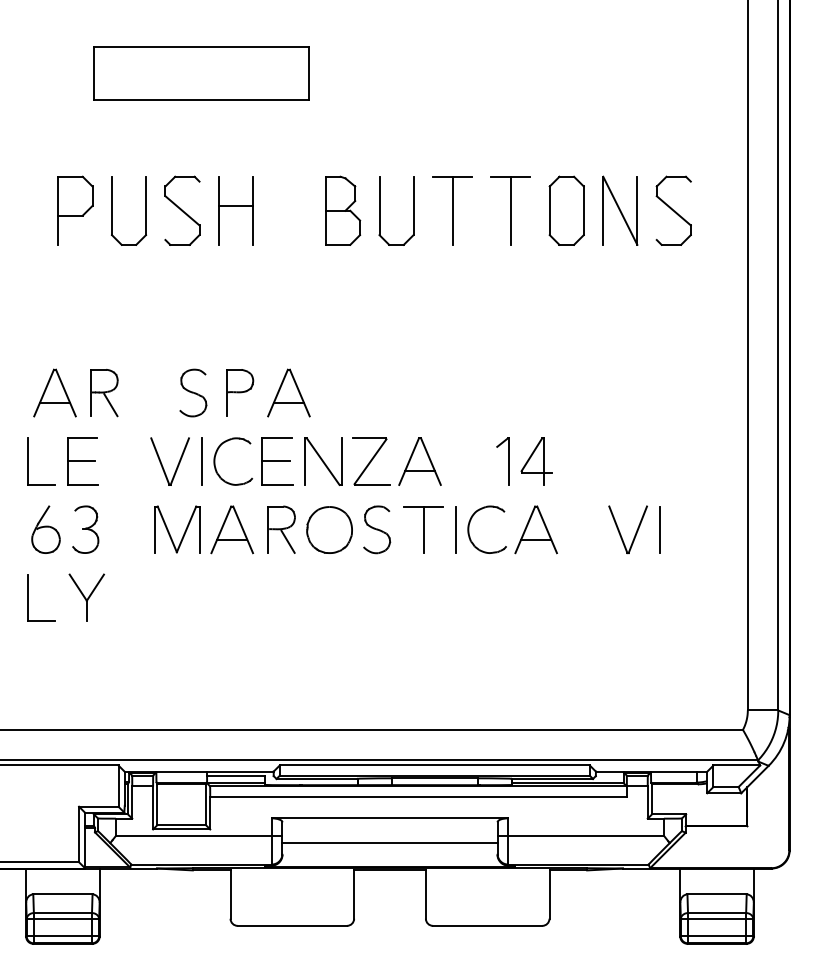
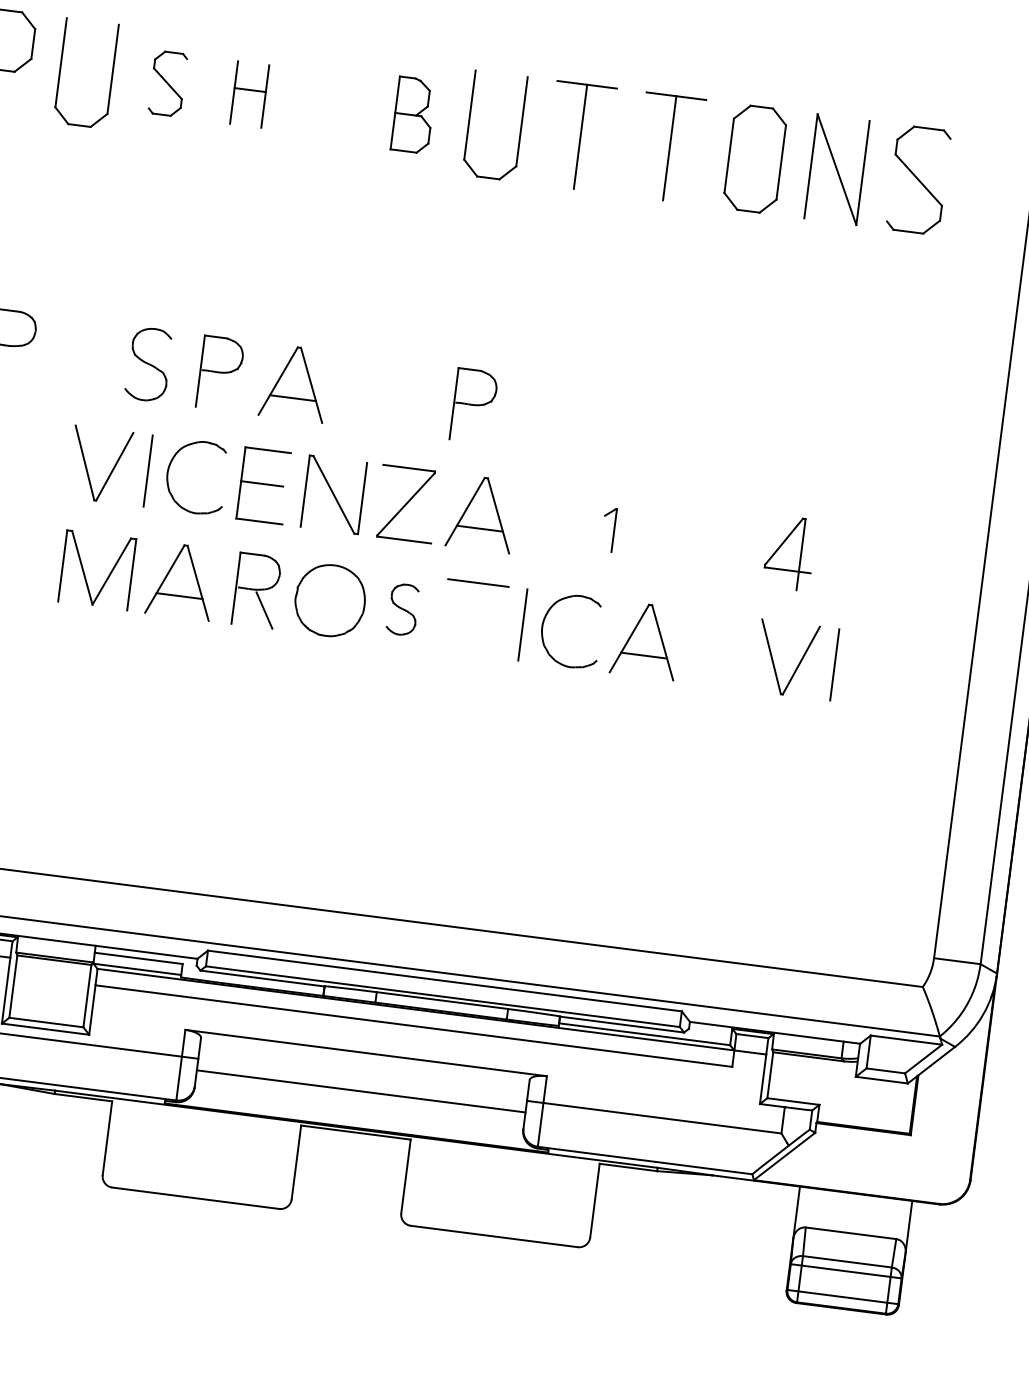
part: (182, 210) -> (167, 83), size x0.6
part: (235, 210) -> (248, 93), size x0.6
part: (343, 210) -> (414, 114), size x0.7
part: (406, 392) -> (474, 405), added
line: (110, 405) -> (19, 367), removed
part: (502, 461) -> (607, 529), size x0.6
part: (536, 461) -> (789, 552), moved
part: (377, 529) -> (403, 609), size x0.7
line: (423, 529) -> (473, 618), removed

